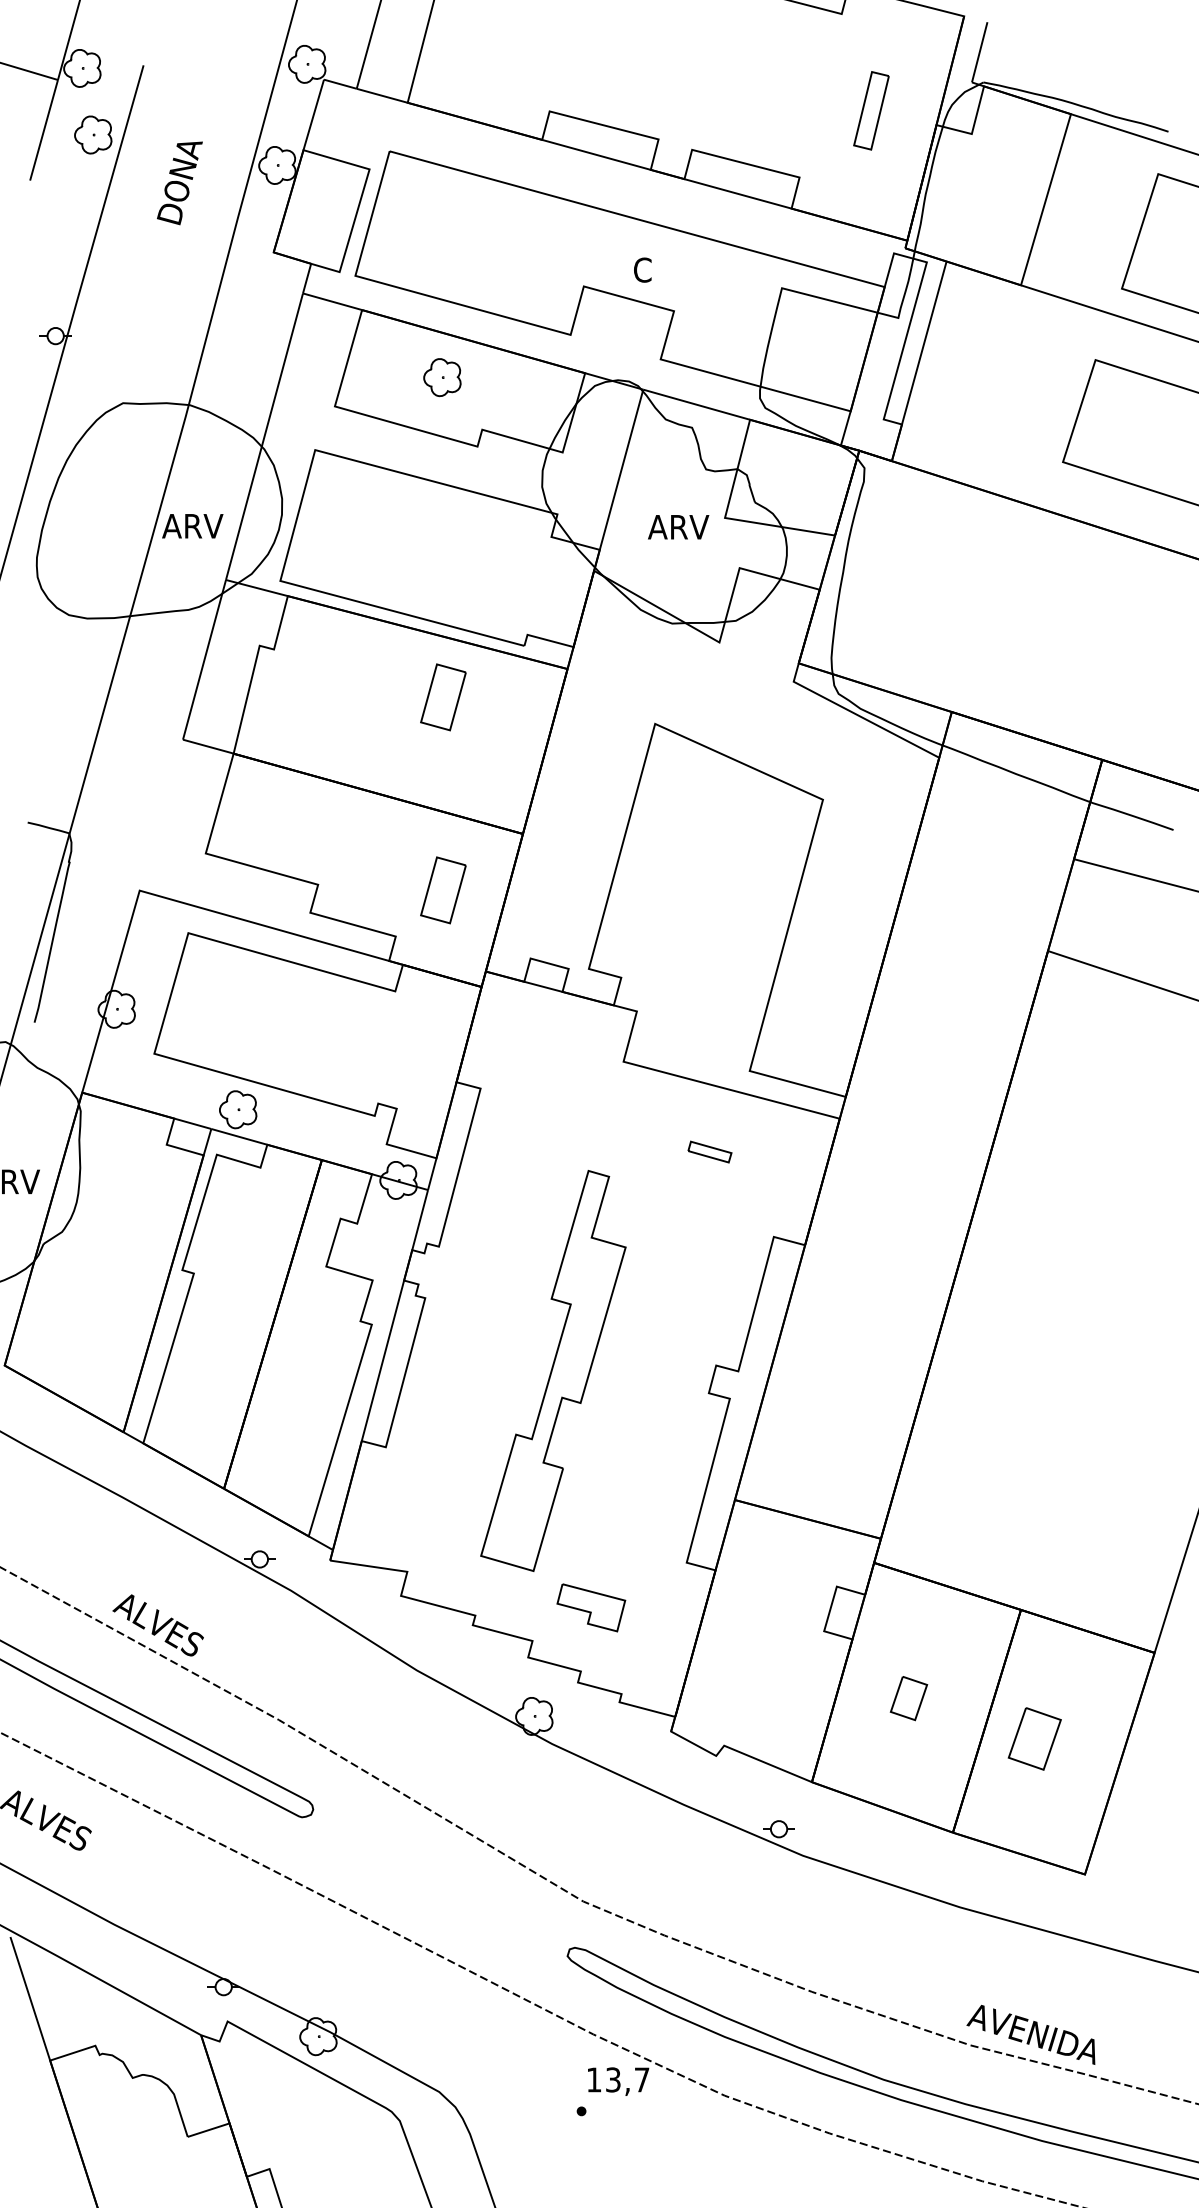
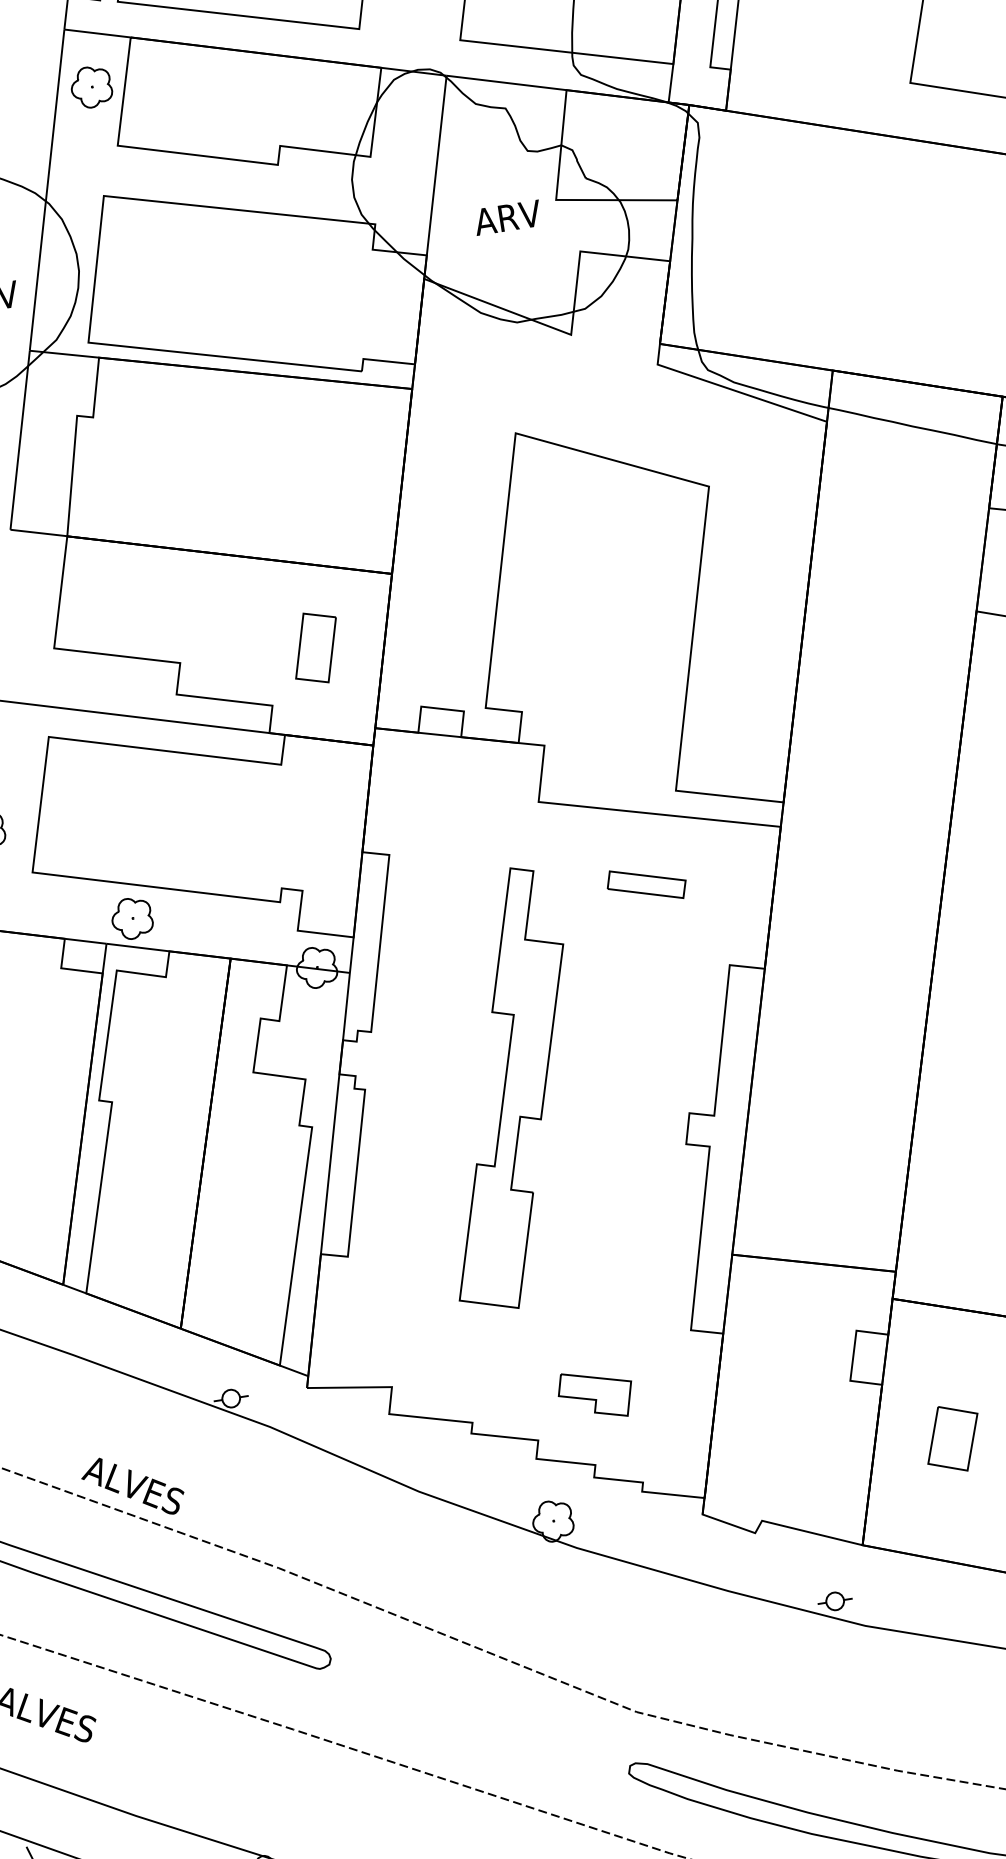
part: (442, 377) -> (91, 87), moved
part: (443, 697) -> (283, 440), removed
part: (709, 1151) -> (646, 884), size x1.67
part: (553, 1370) -> (506, 1088), moved
part: (908, 1698) -> (952, 1438), size x1.43

